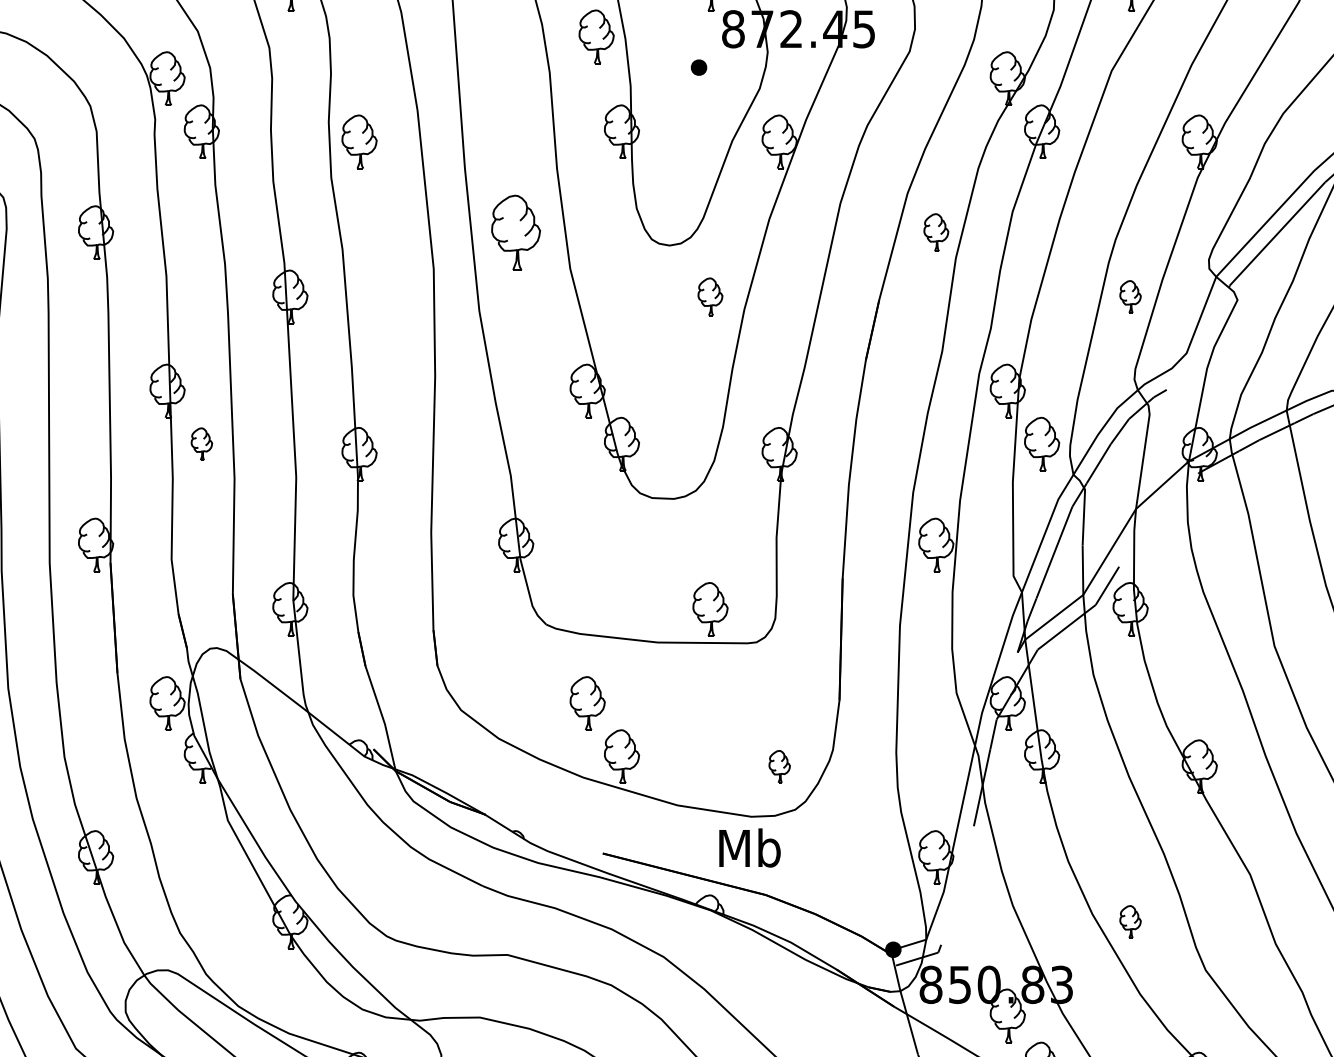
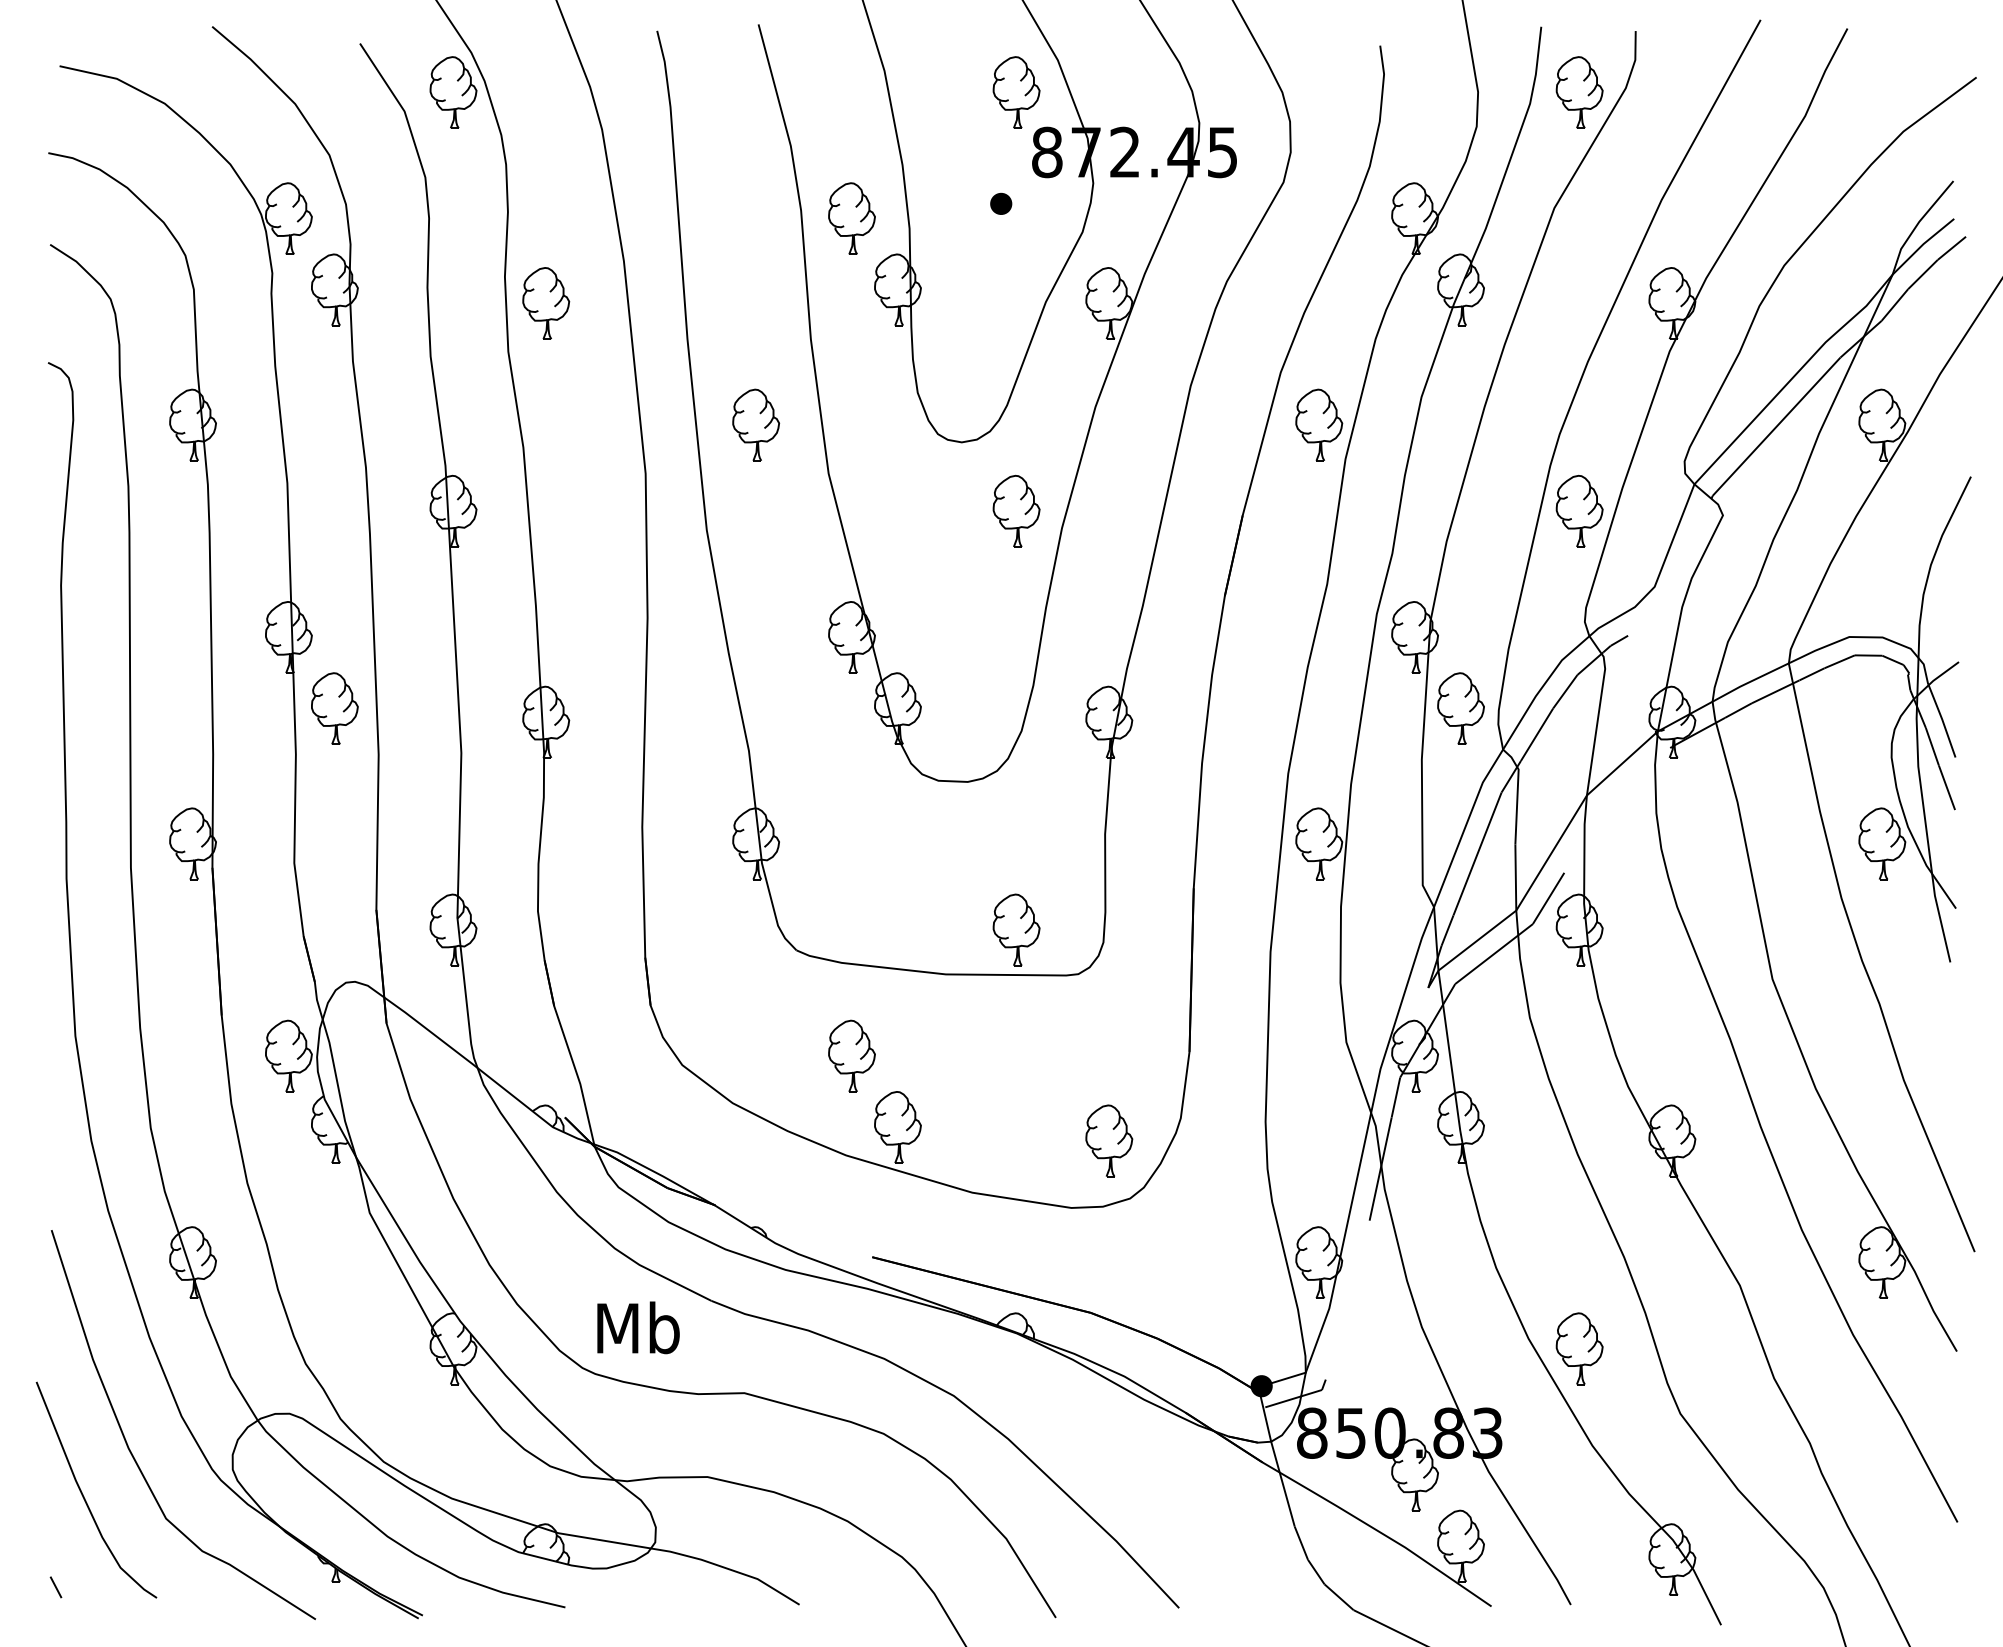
part: (596, 36) -> (851, 218), moved
part: (516, 232) -> (756, 424), size x0.71
part: (936, 232) -> (1319, 424), size x1.43
part: (710, 296) -> (1016, 510), size x1.43
part: (1130, 296) -> (1579, 510), size x1.67
part: (201, 444) -> (334, 708), size x1.67
part: (779, 766) -> (1109, 1140), size x1.67
text: (749, 847) -> (638, 1327), moved
part: (1130, 921) -> (1579, 1348), size x1.67

